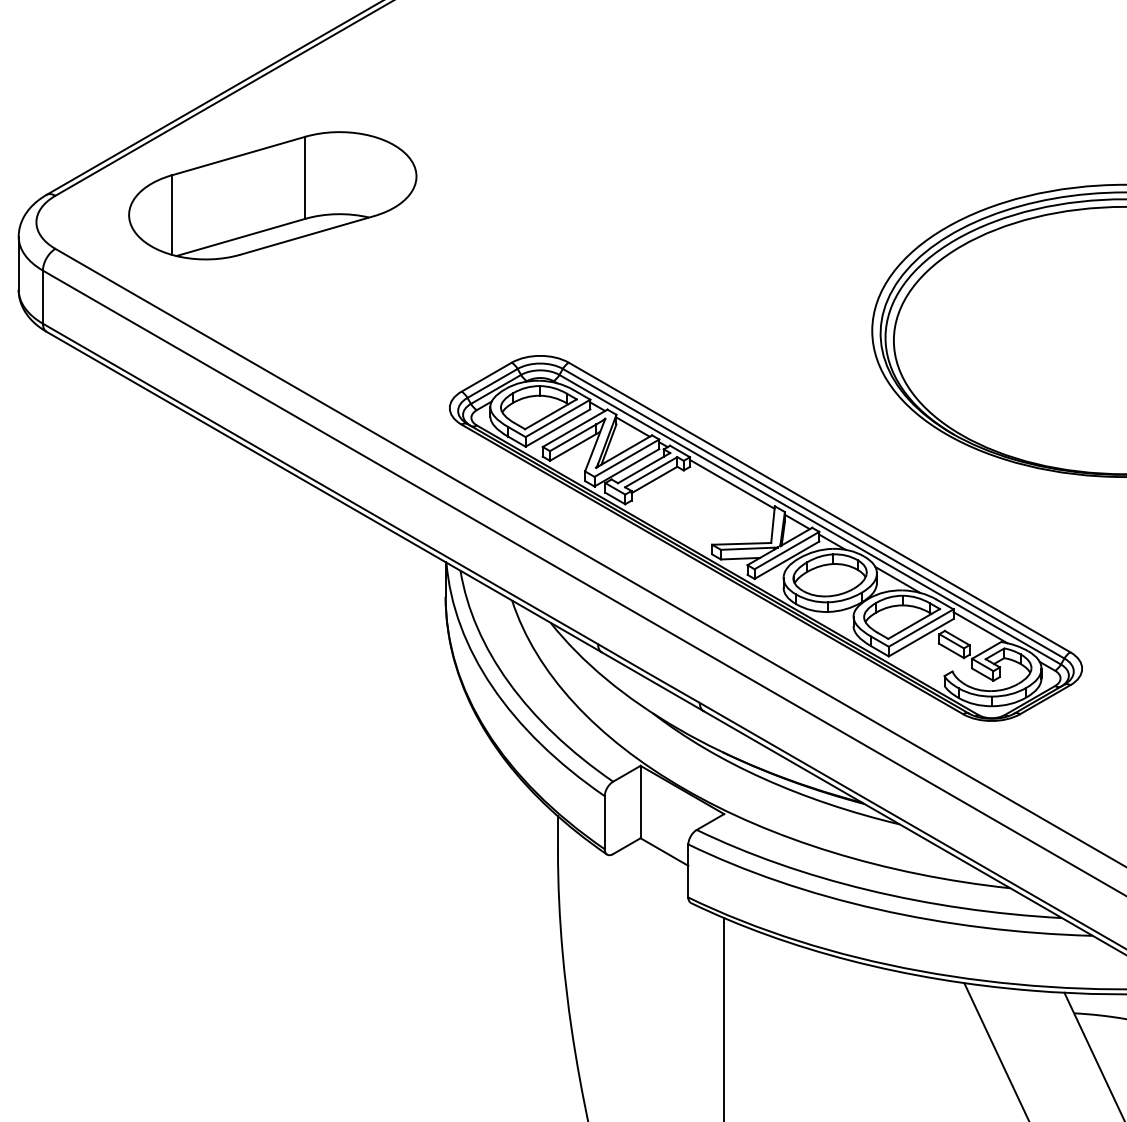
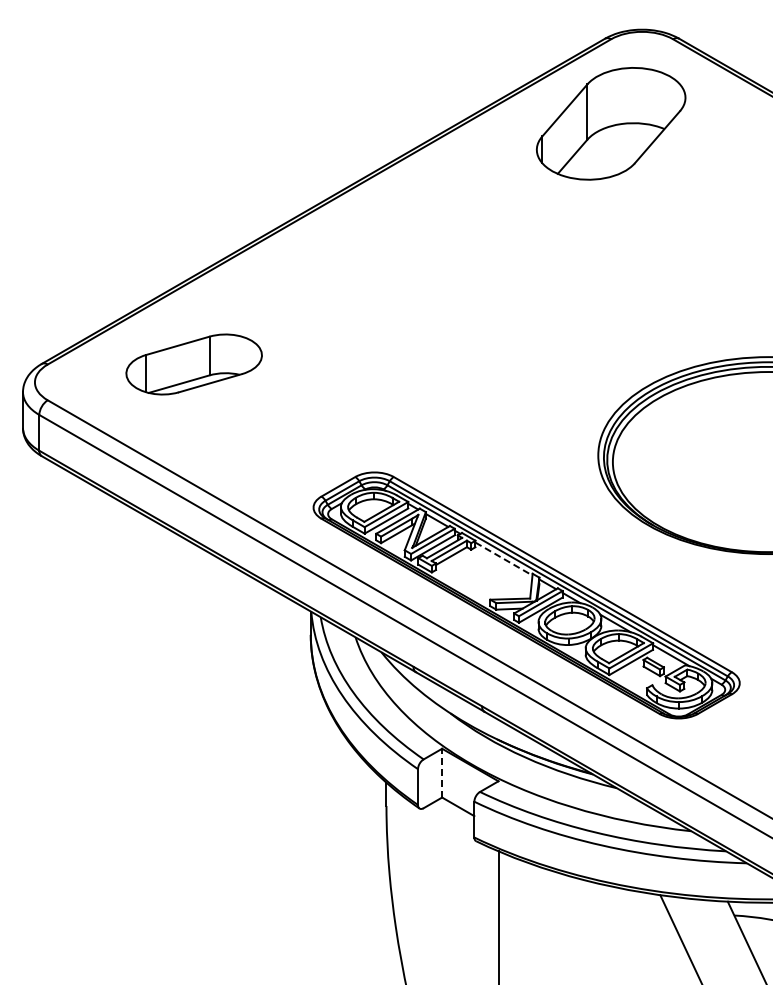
part: (271, 195) -> (193, 364), size x0.7
line: (731, 485) -> (503, 559), solid -> dashed
line: (641, 801) -> (442, 772), solid -> dashed

